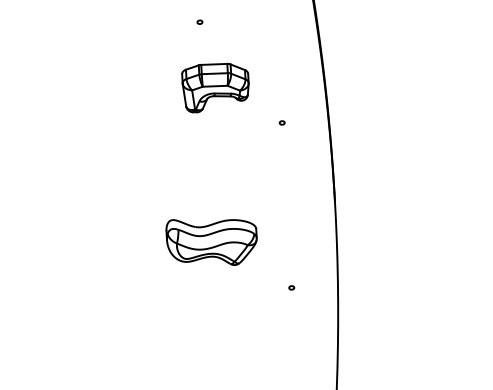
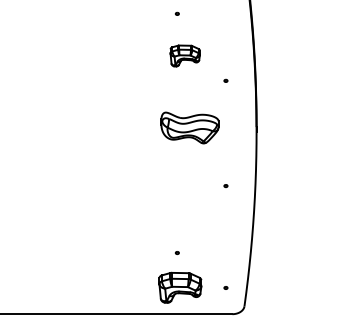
part: (216, 86) -> (185, 55), size x0.7
part: (211, 241) -> (189, 127), moved

